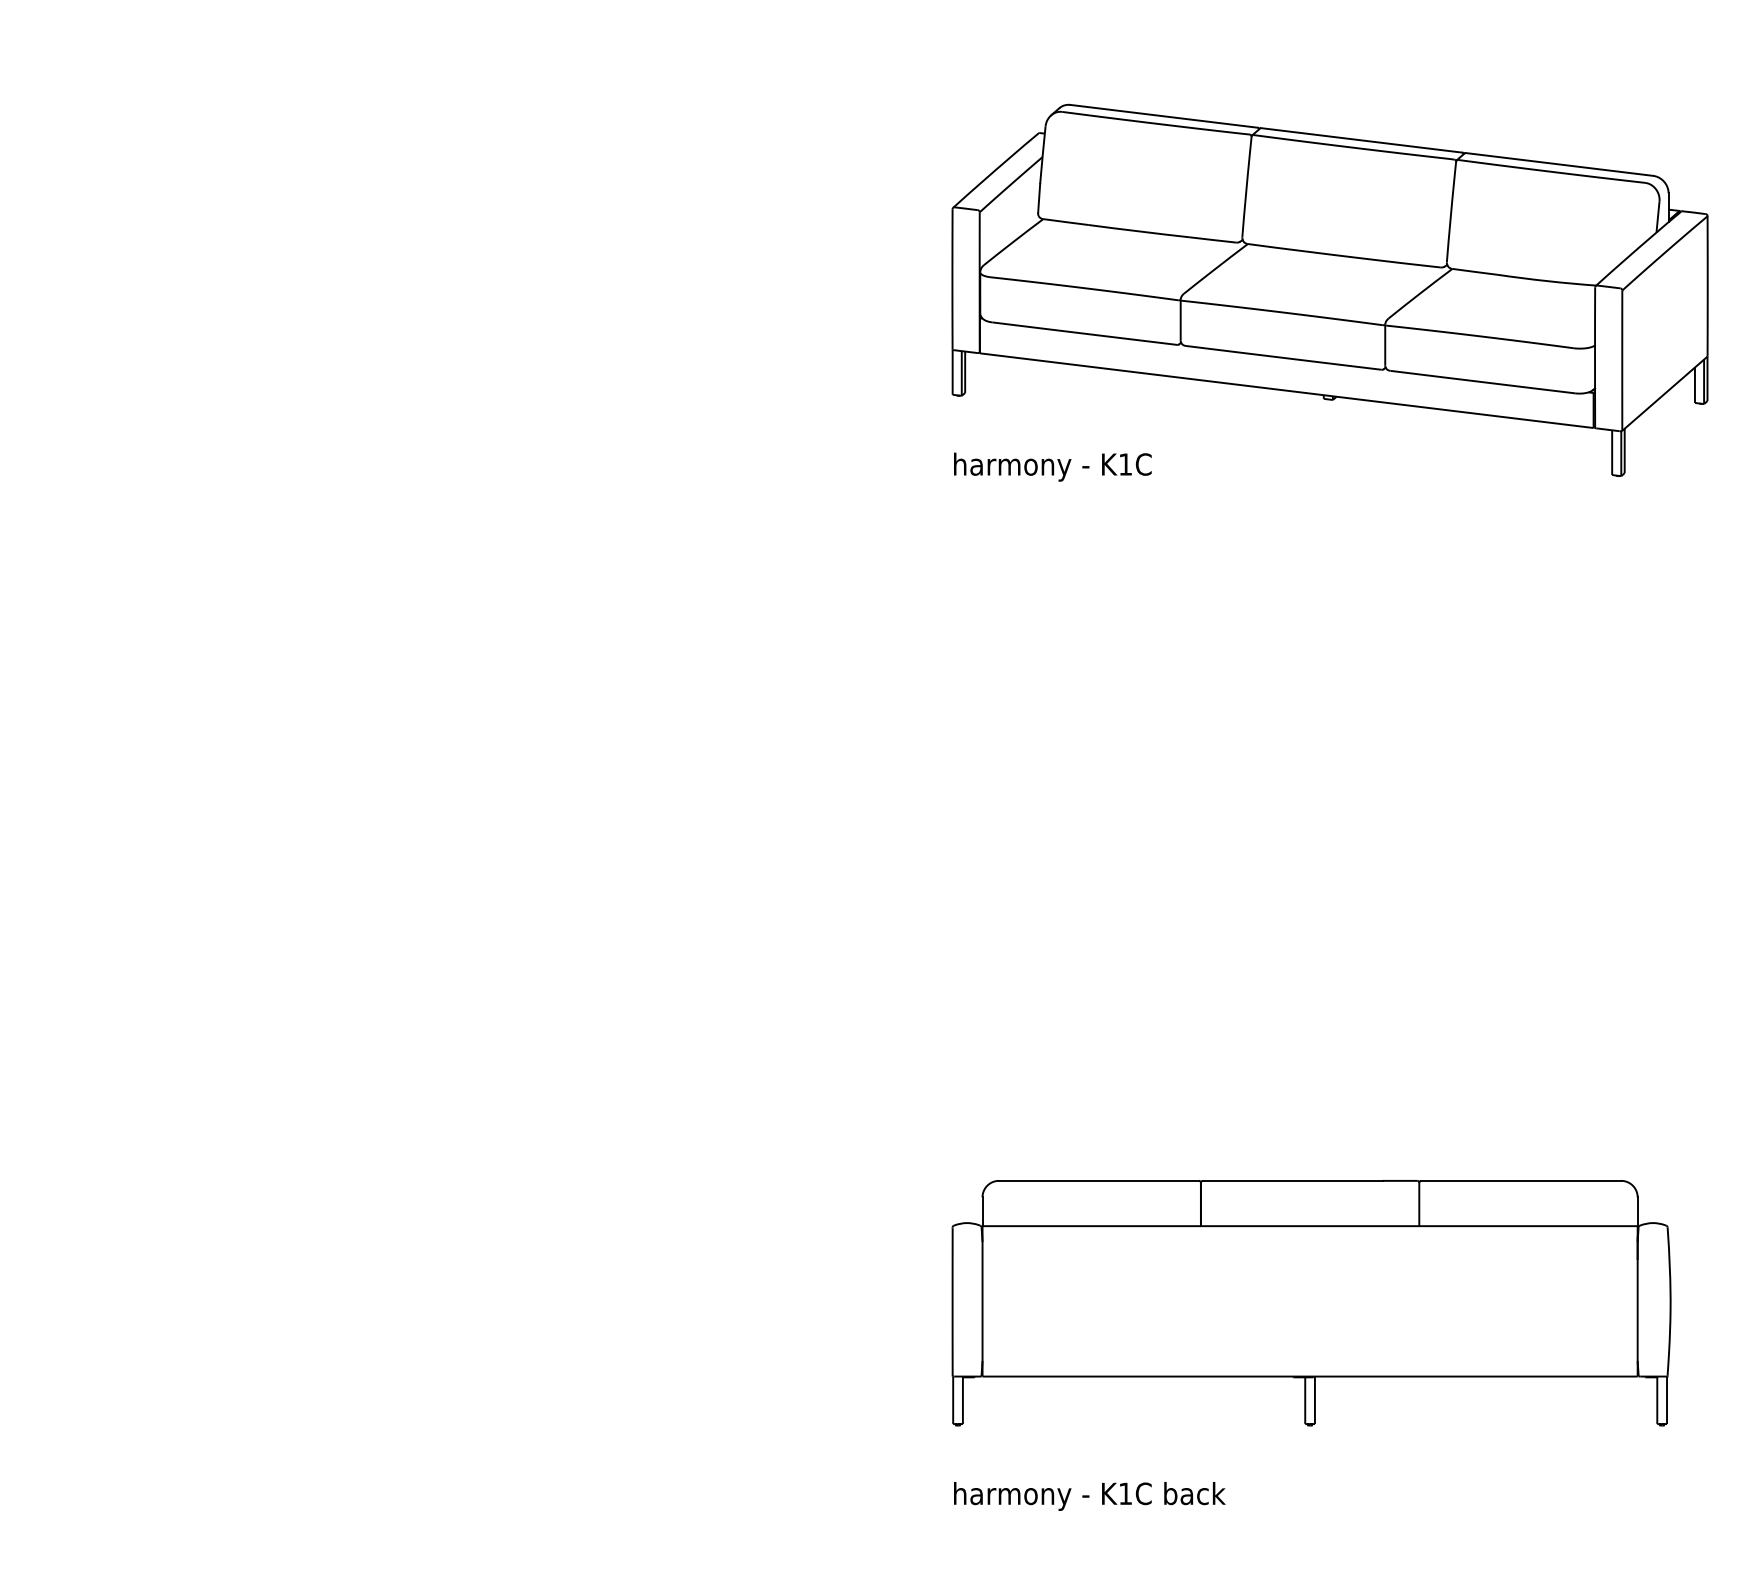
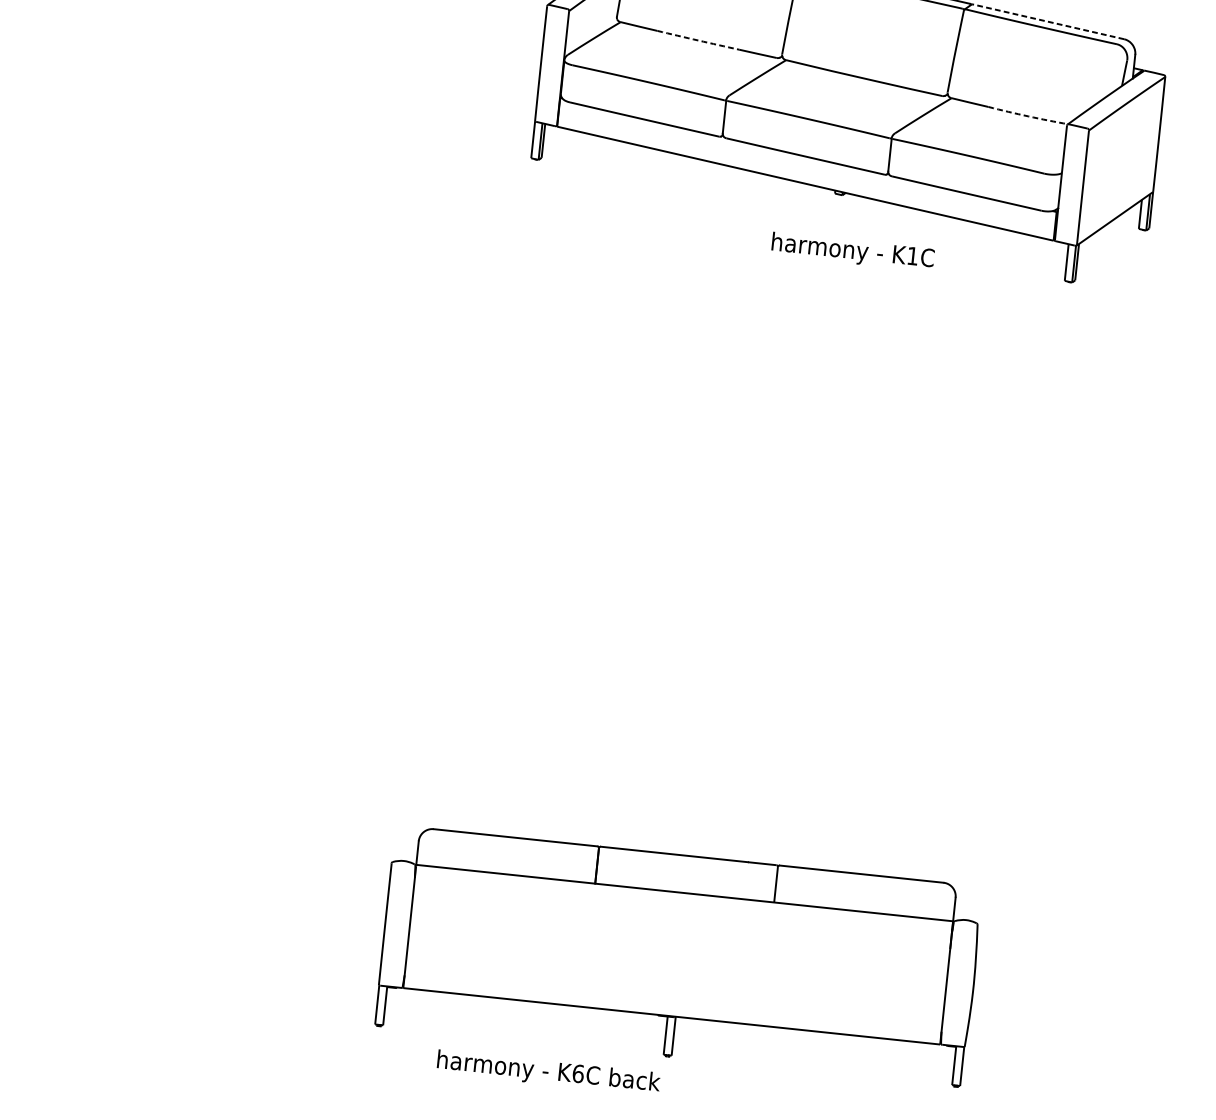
line: (1559, 164) -> (1048, 21), solid -> dashed
arc: (1139, 231) -> (698, 40), solid -> dashed
arc: (1547, 281) -> (1028, 116), solid -> dashed
text: (1052, 466) -> (852, 251), moved
part: (1311, 1303) -> (679, 956), moved
text: (1125, 1493) -> (578, 1073), K1C -> K6C

